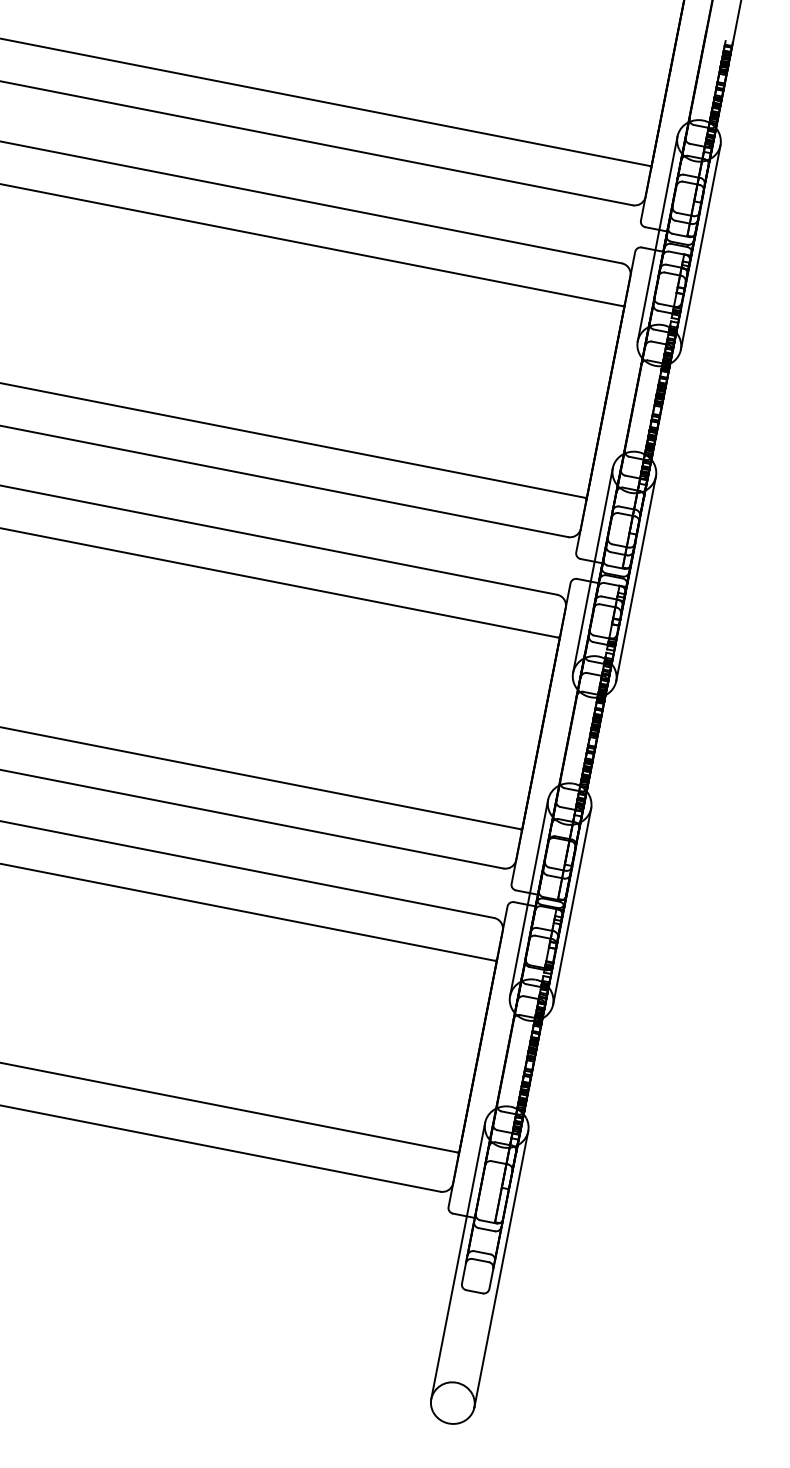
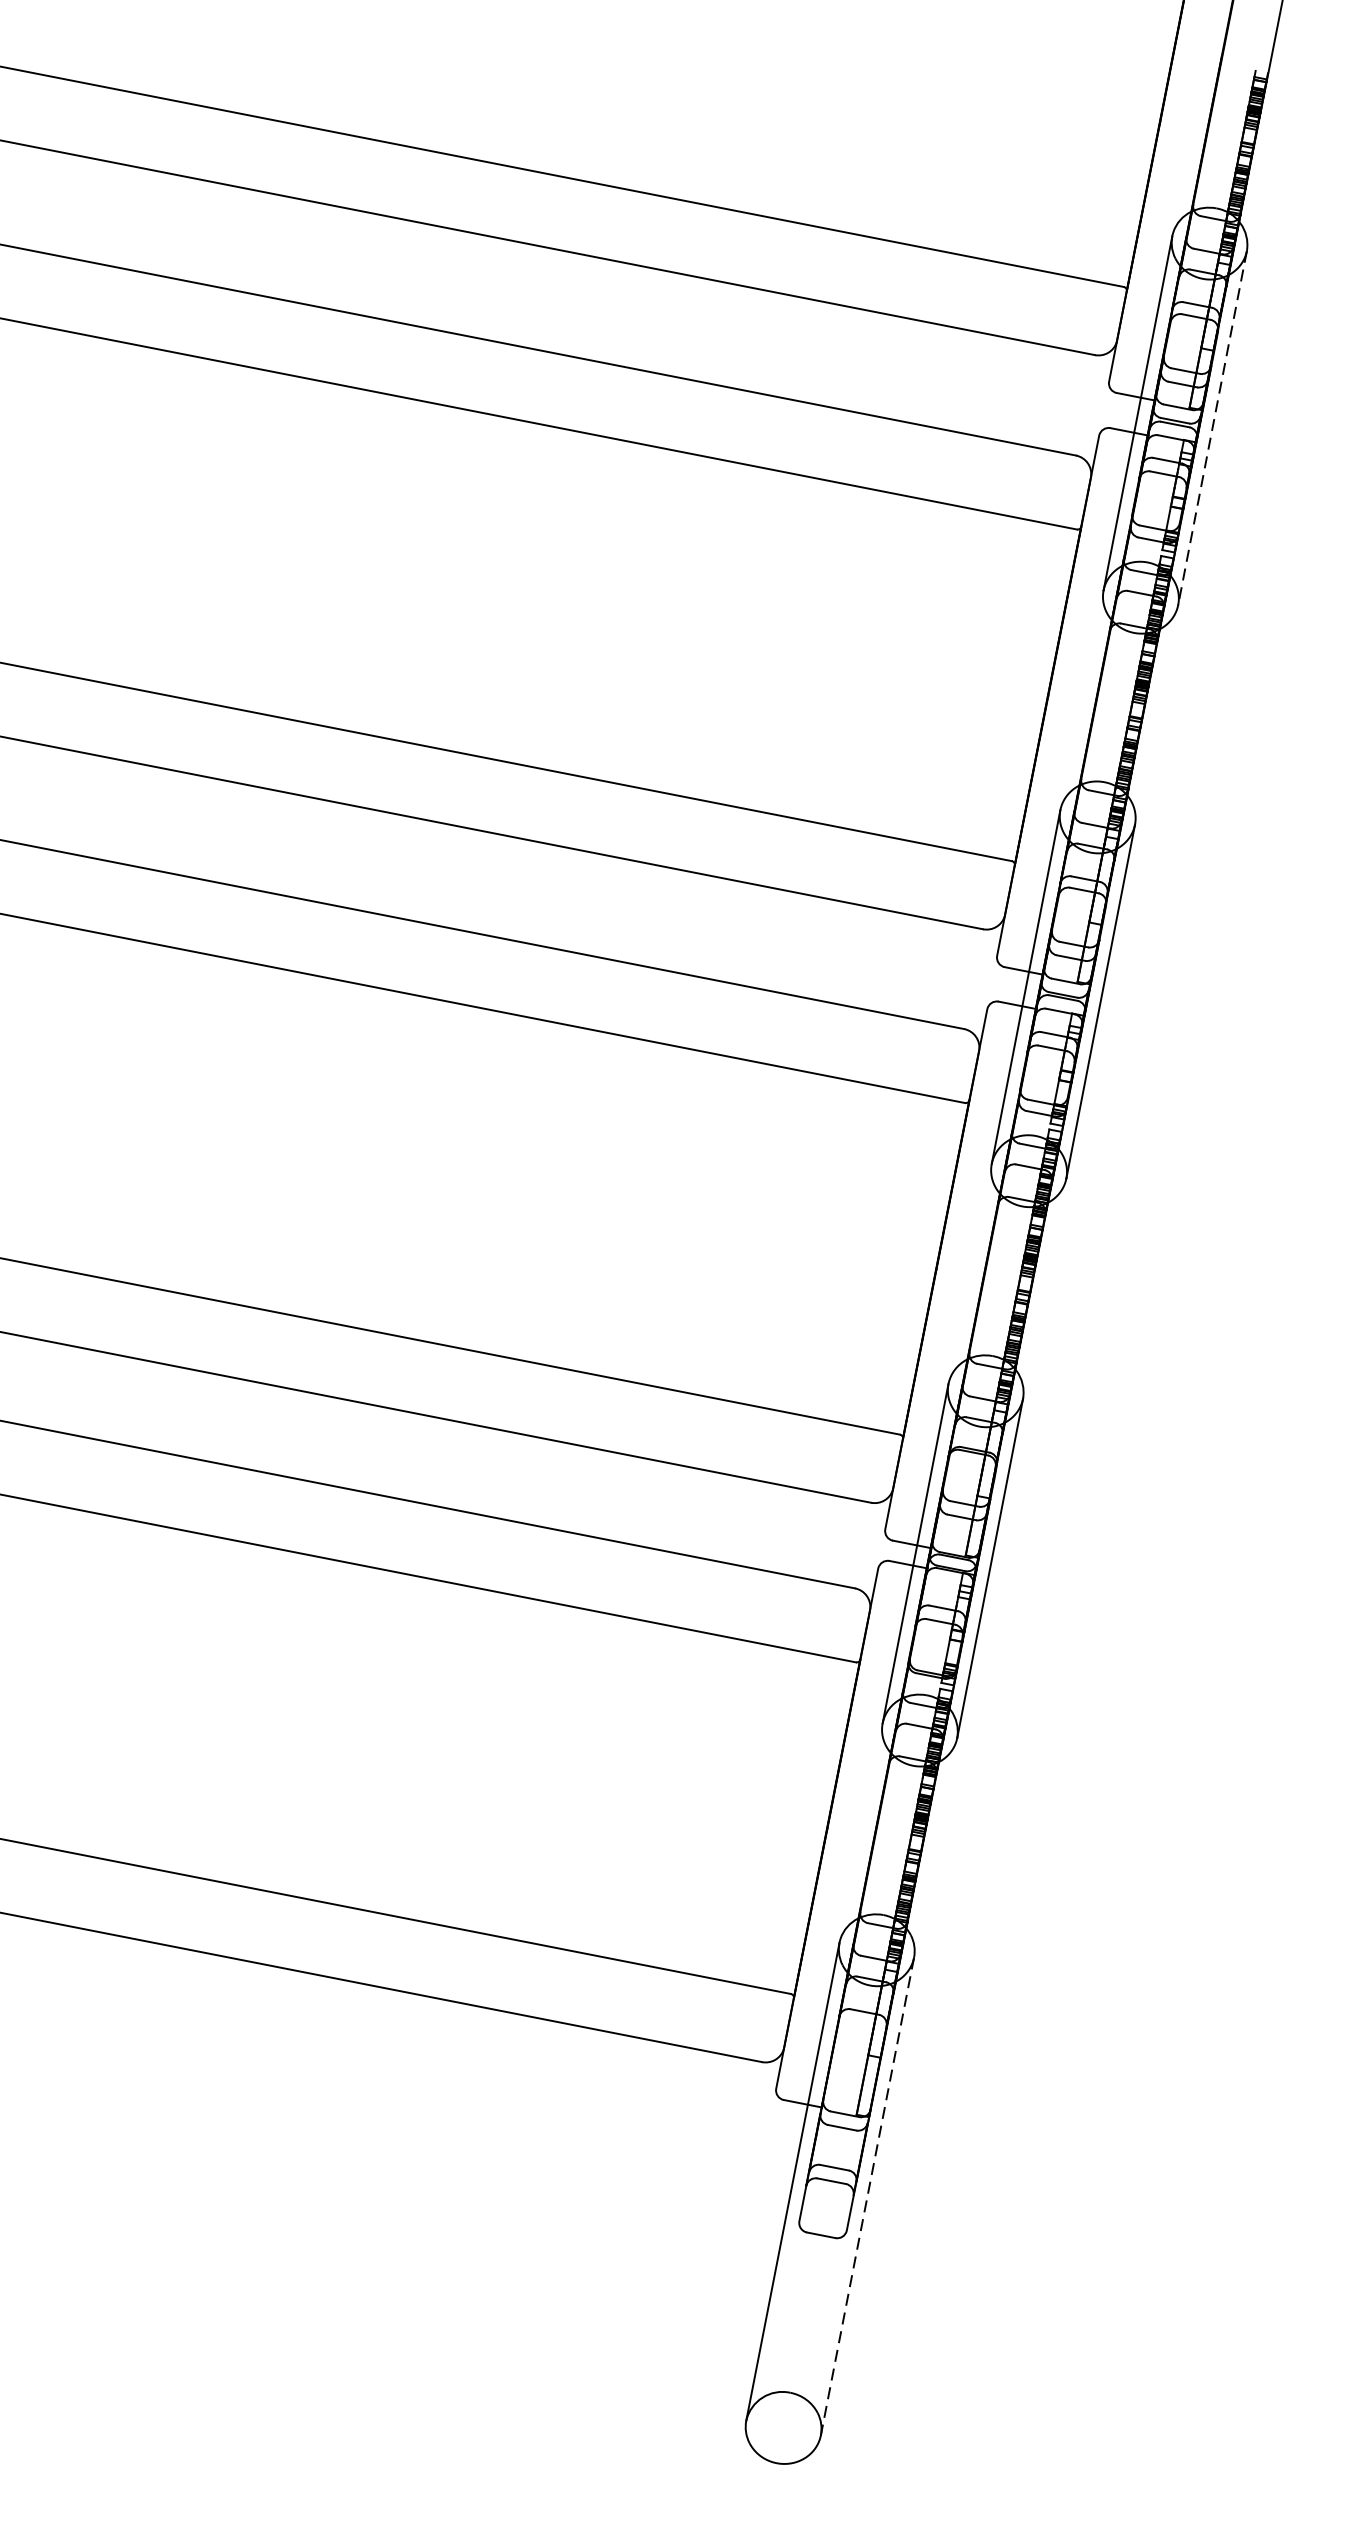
line: (700, 247) -> (1212, 428), solid -> dashed
line: (501, 1269) -> (867, 2196), solid -> dashed

